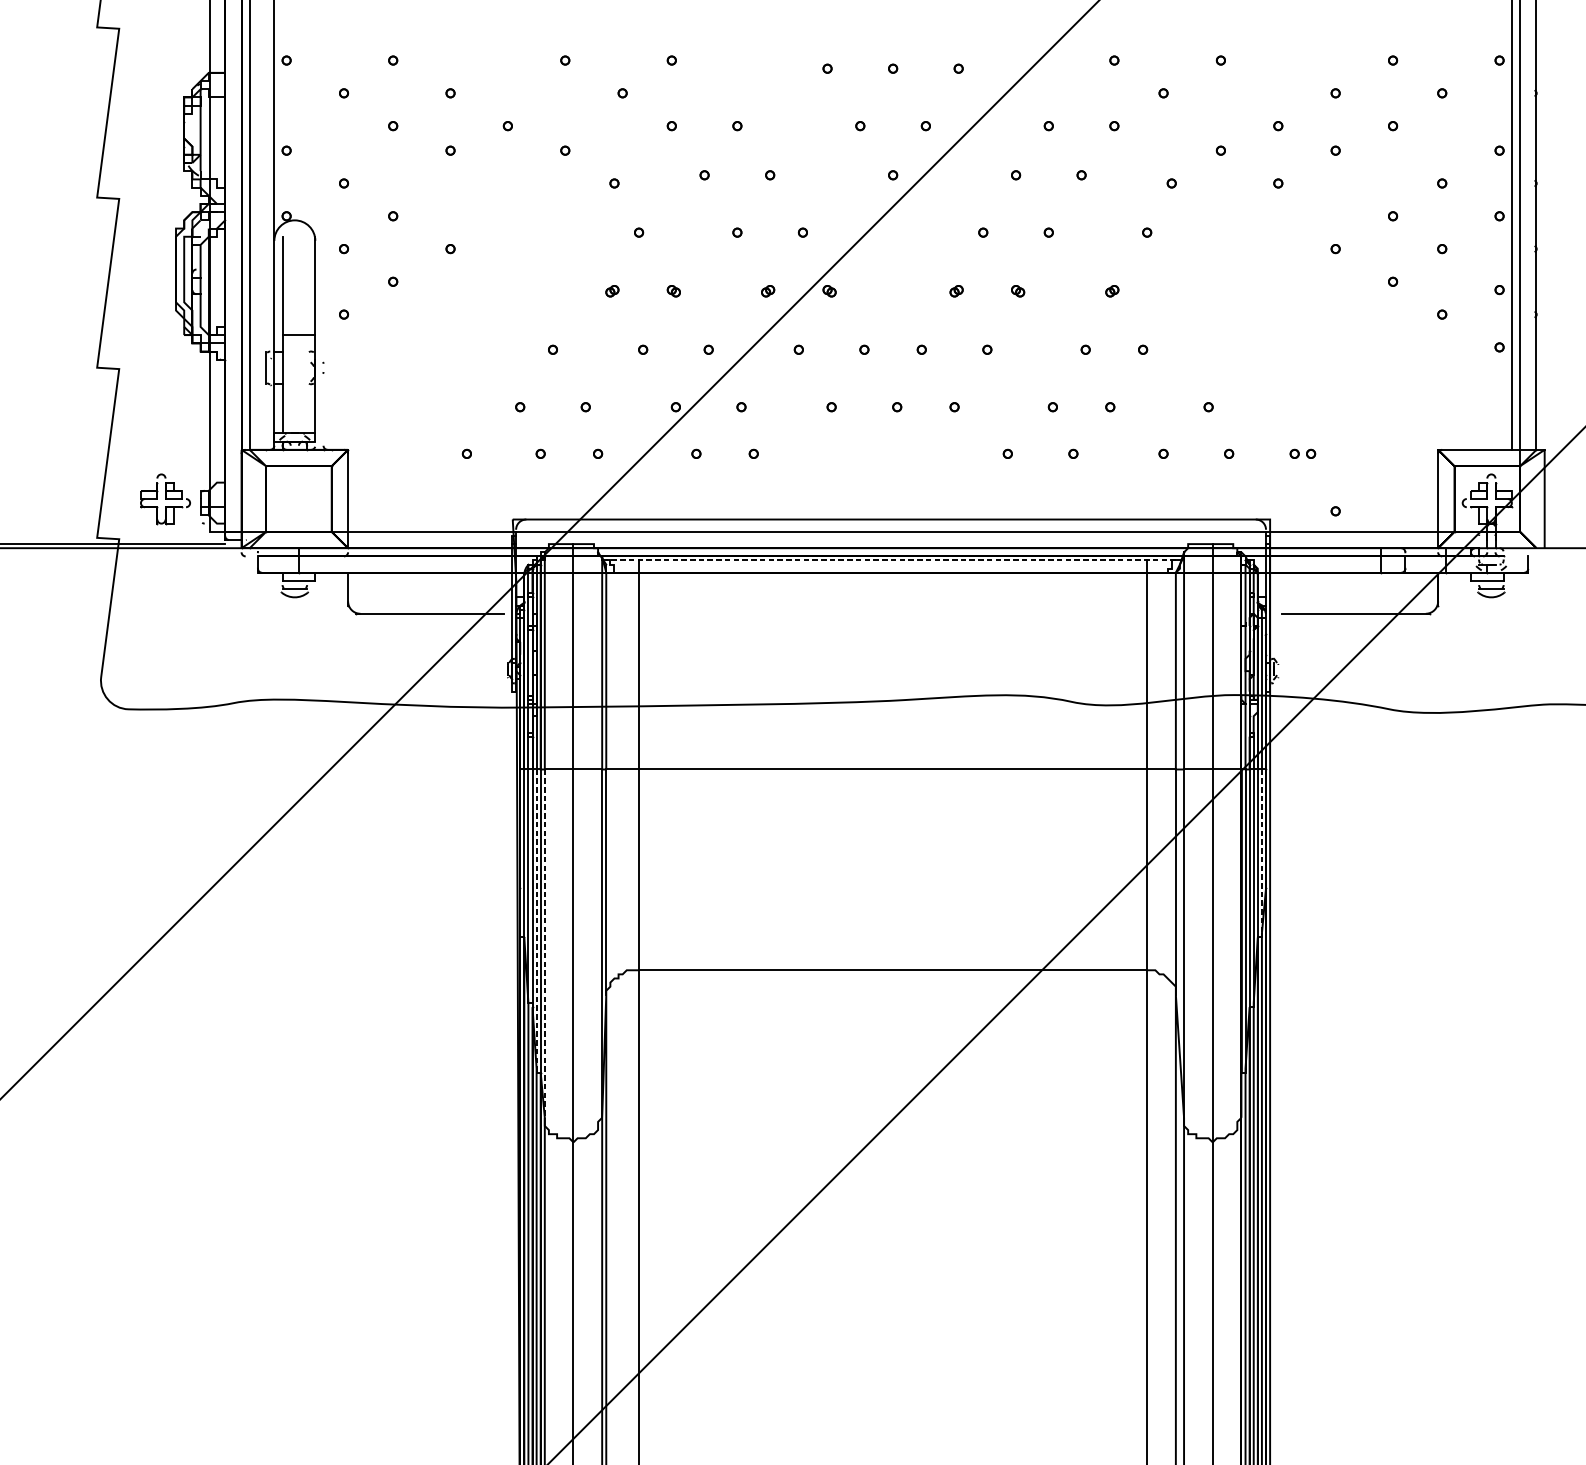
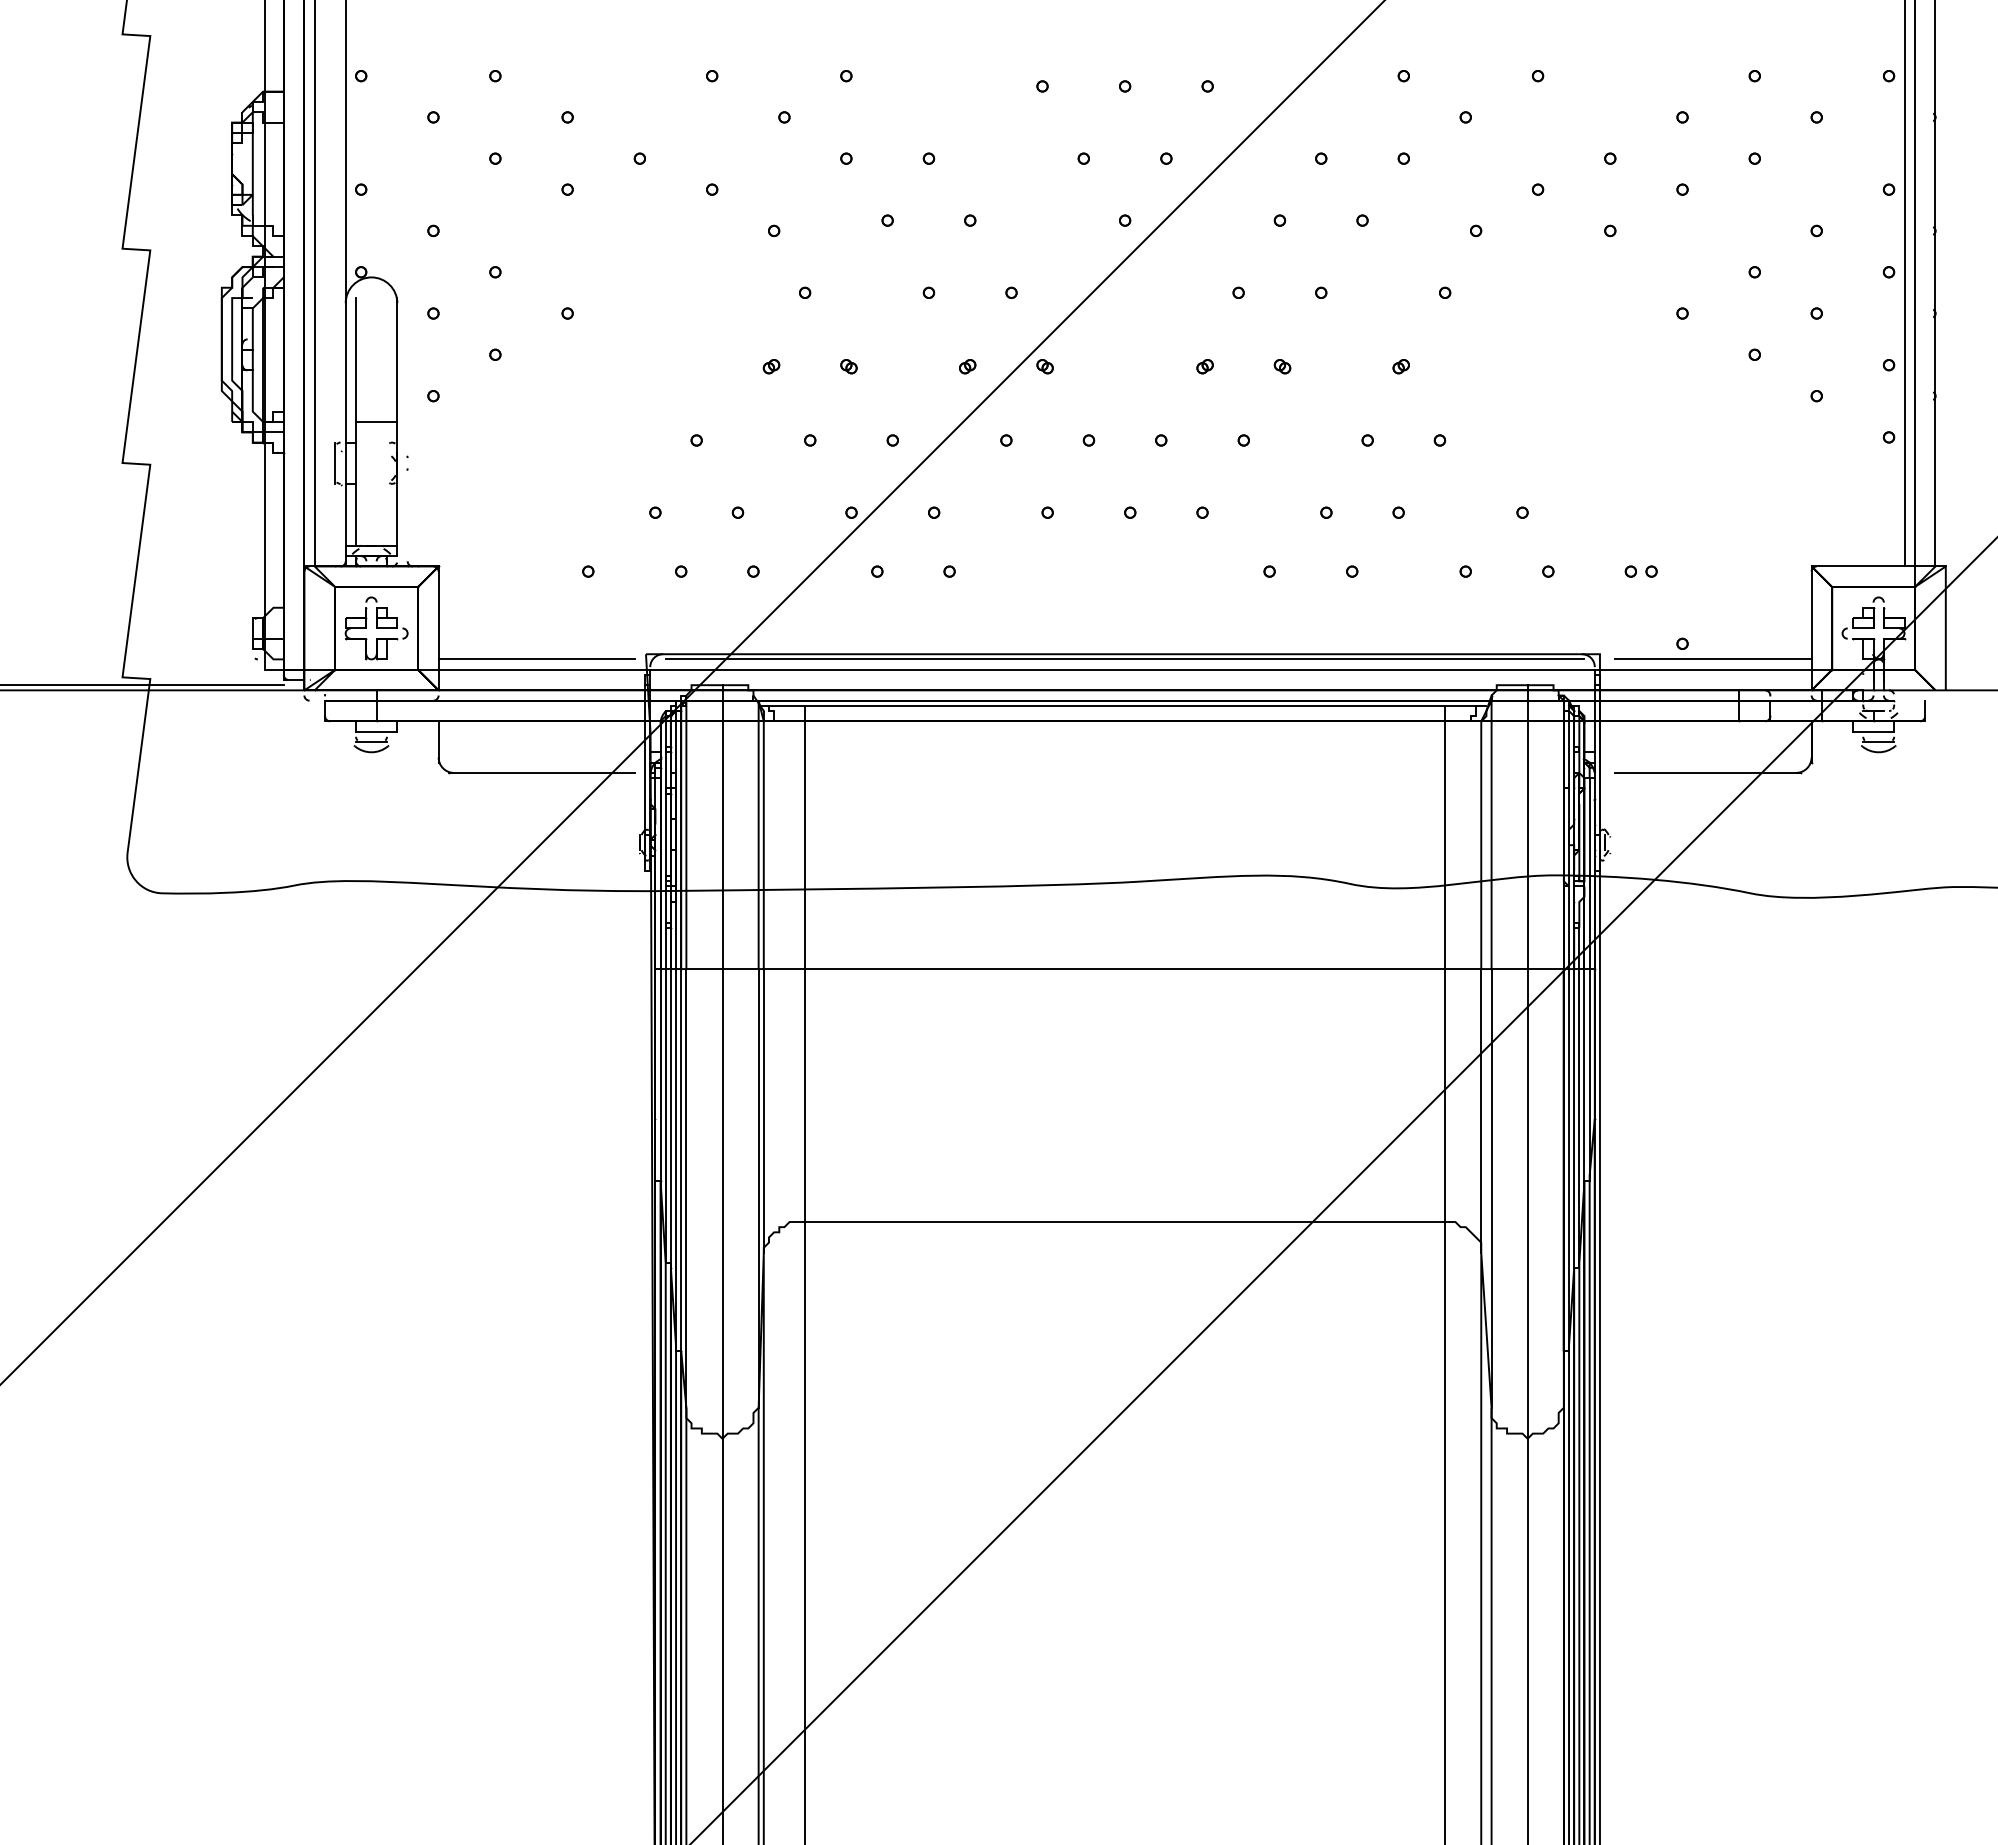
part: (165, 499) -> (376, 628), moved
line: (425, 523) -> (536, 659), added
line: (892, 523) -> (1124, 659), added
line: (1360, 523) -> (1713, 659), added
line: (891, 560) -> (1122, 705), dashed -> solid
line: (1261, 851) -> (1589, 1072), dashed -> solid
line: (536, 919) -> (676, 1157), dashed -> solid
line: (544, 943) -> (686, 1188), dashed -> solid

